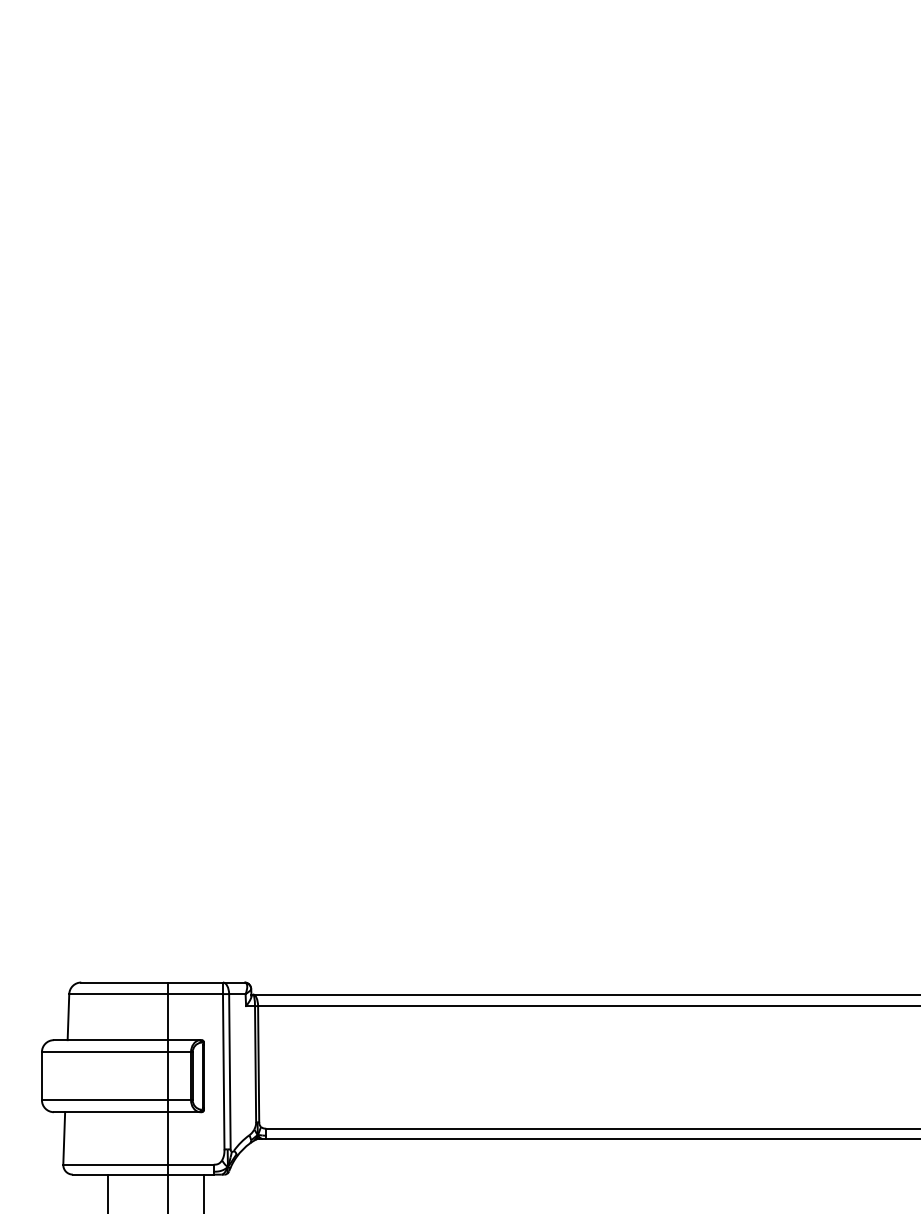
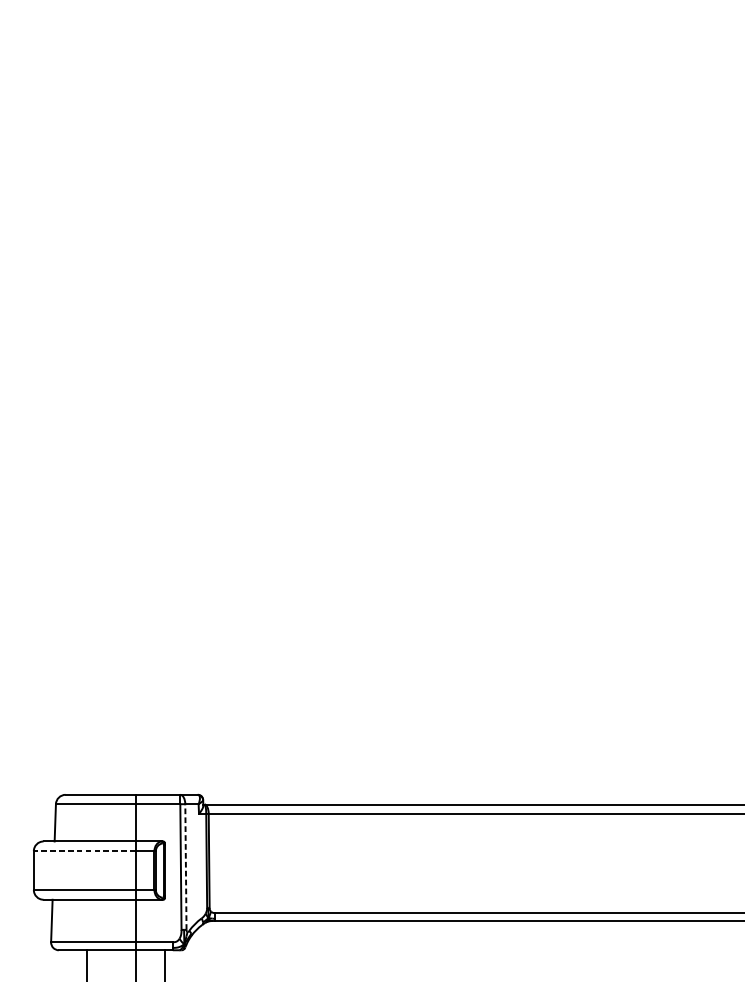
line: (104, 1052) -> (84, 851), solid -> dashed
line: (229, 1071) -> (185, 866), solid -> dashed

